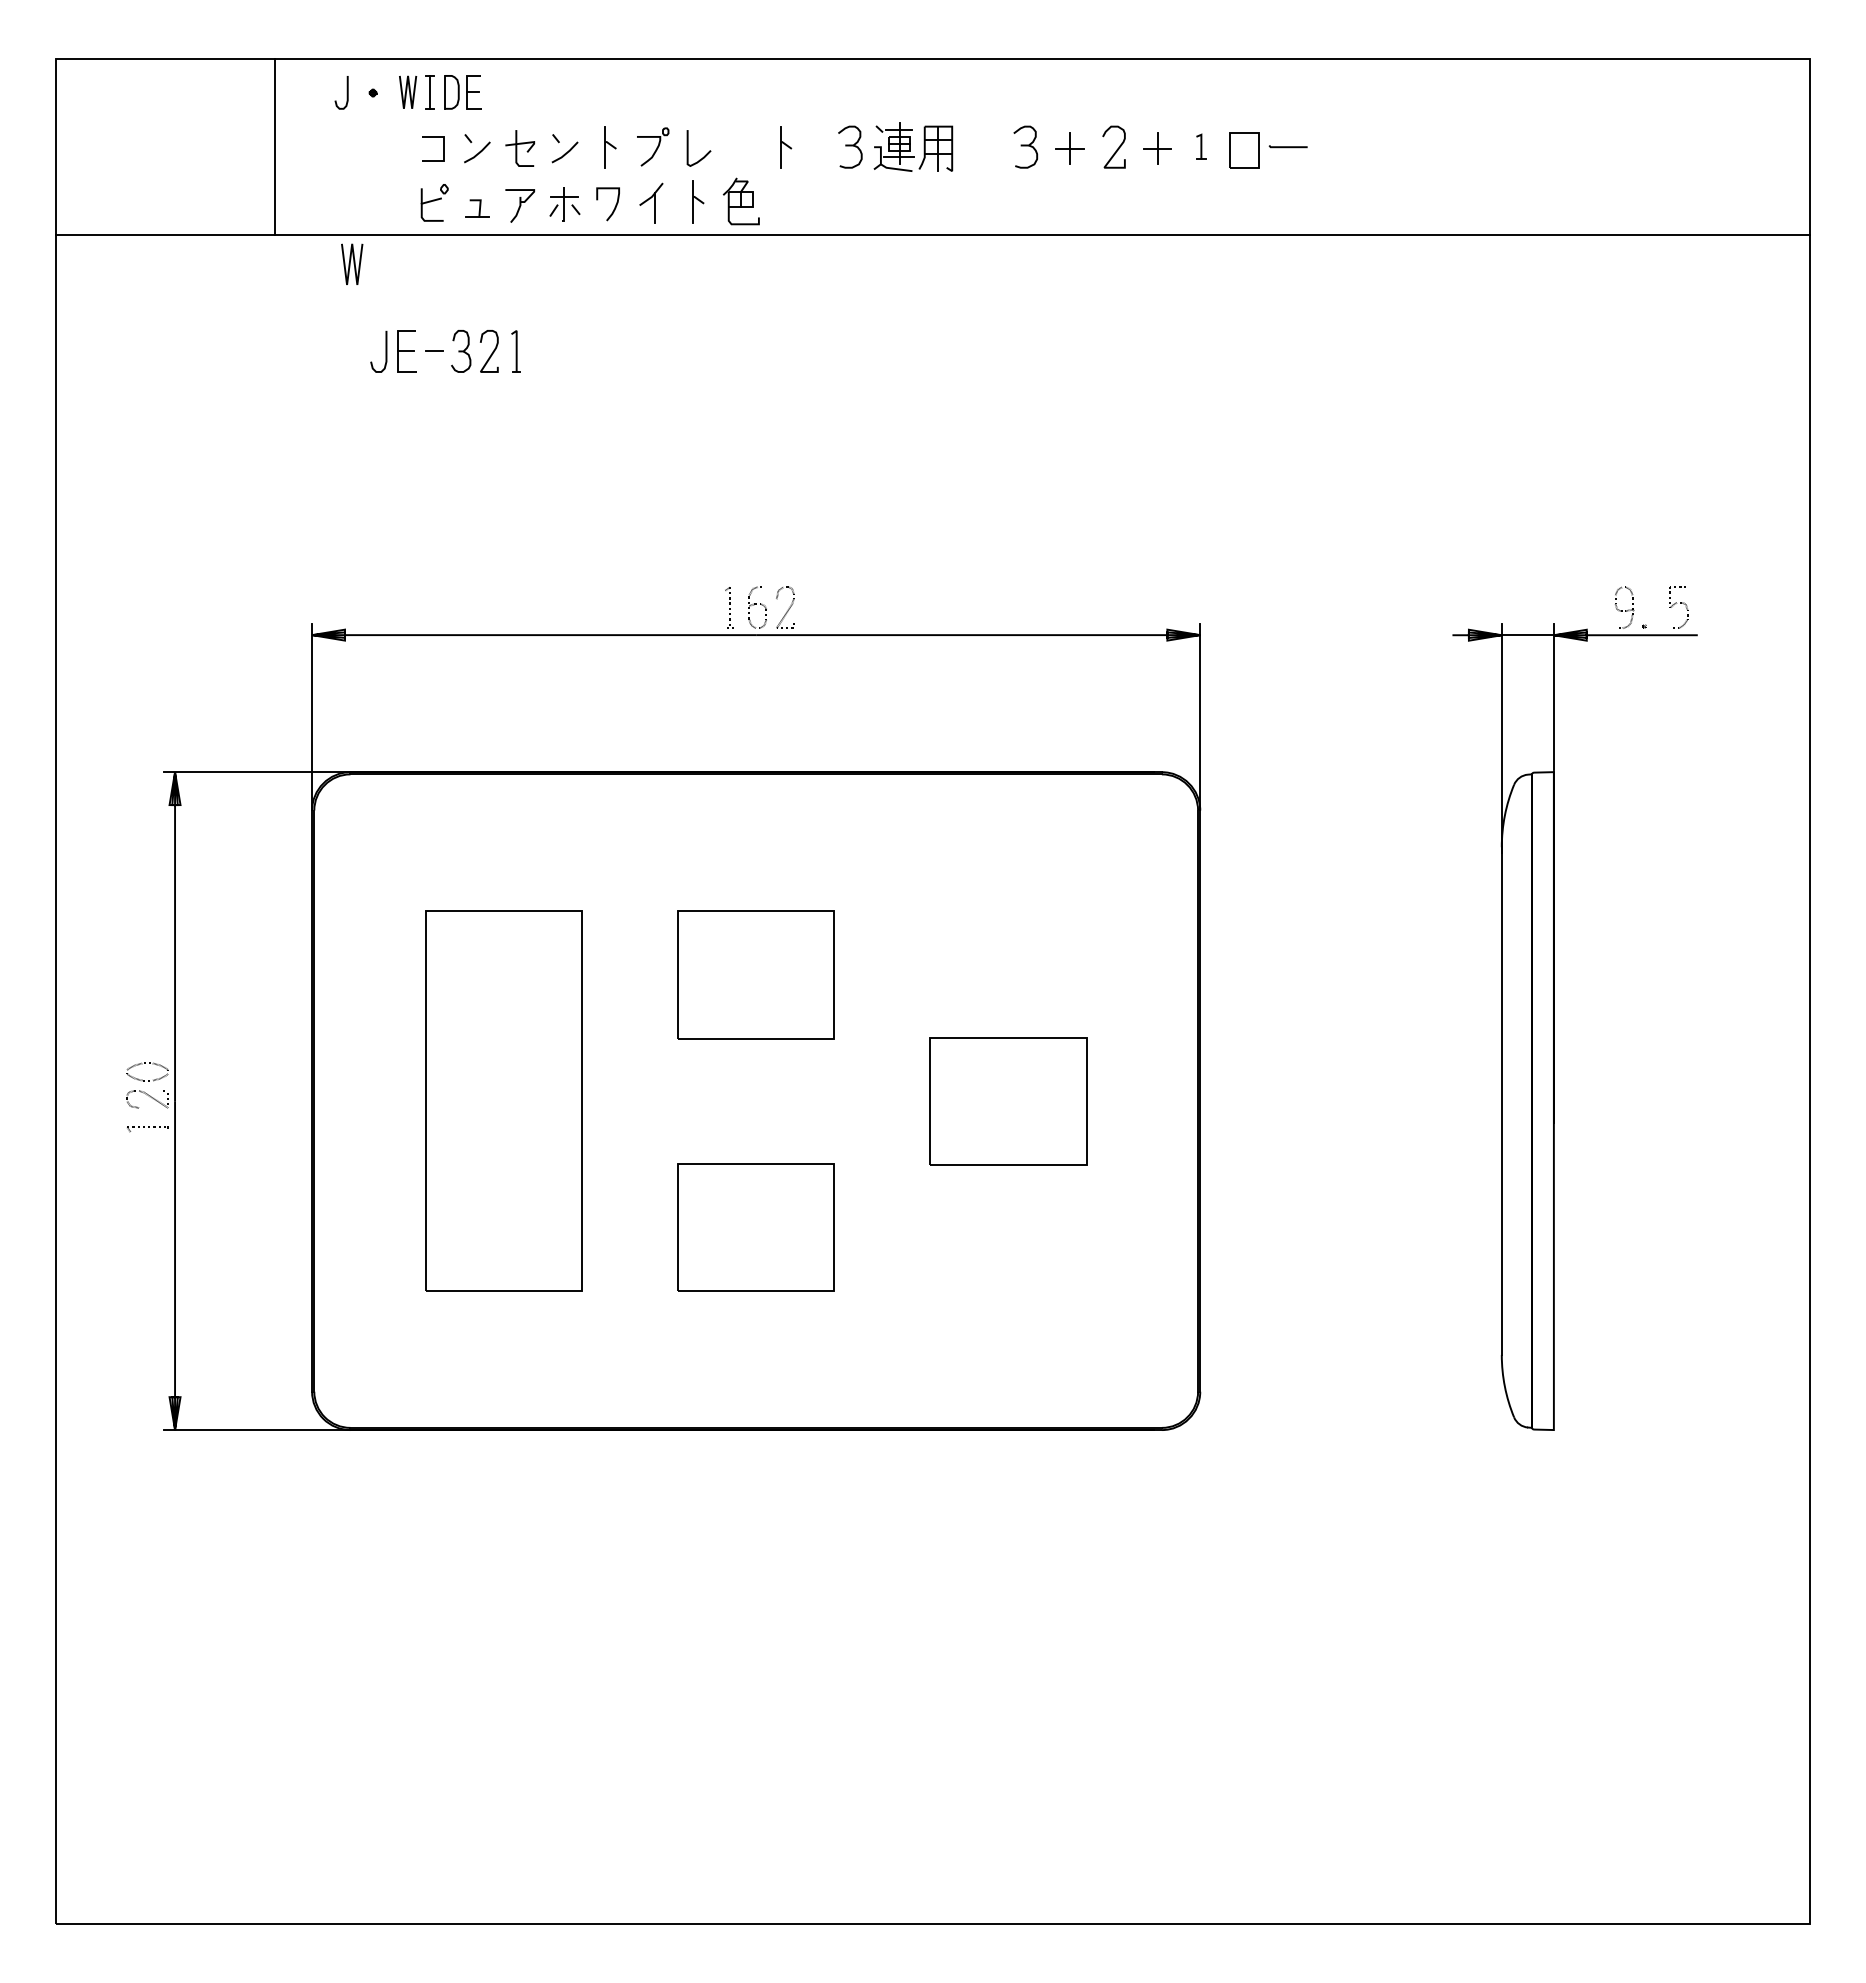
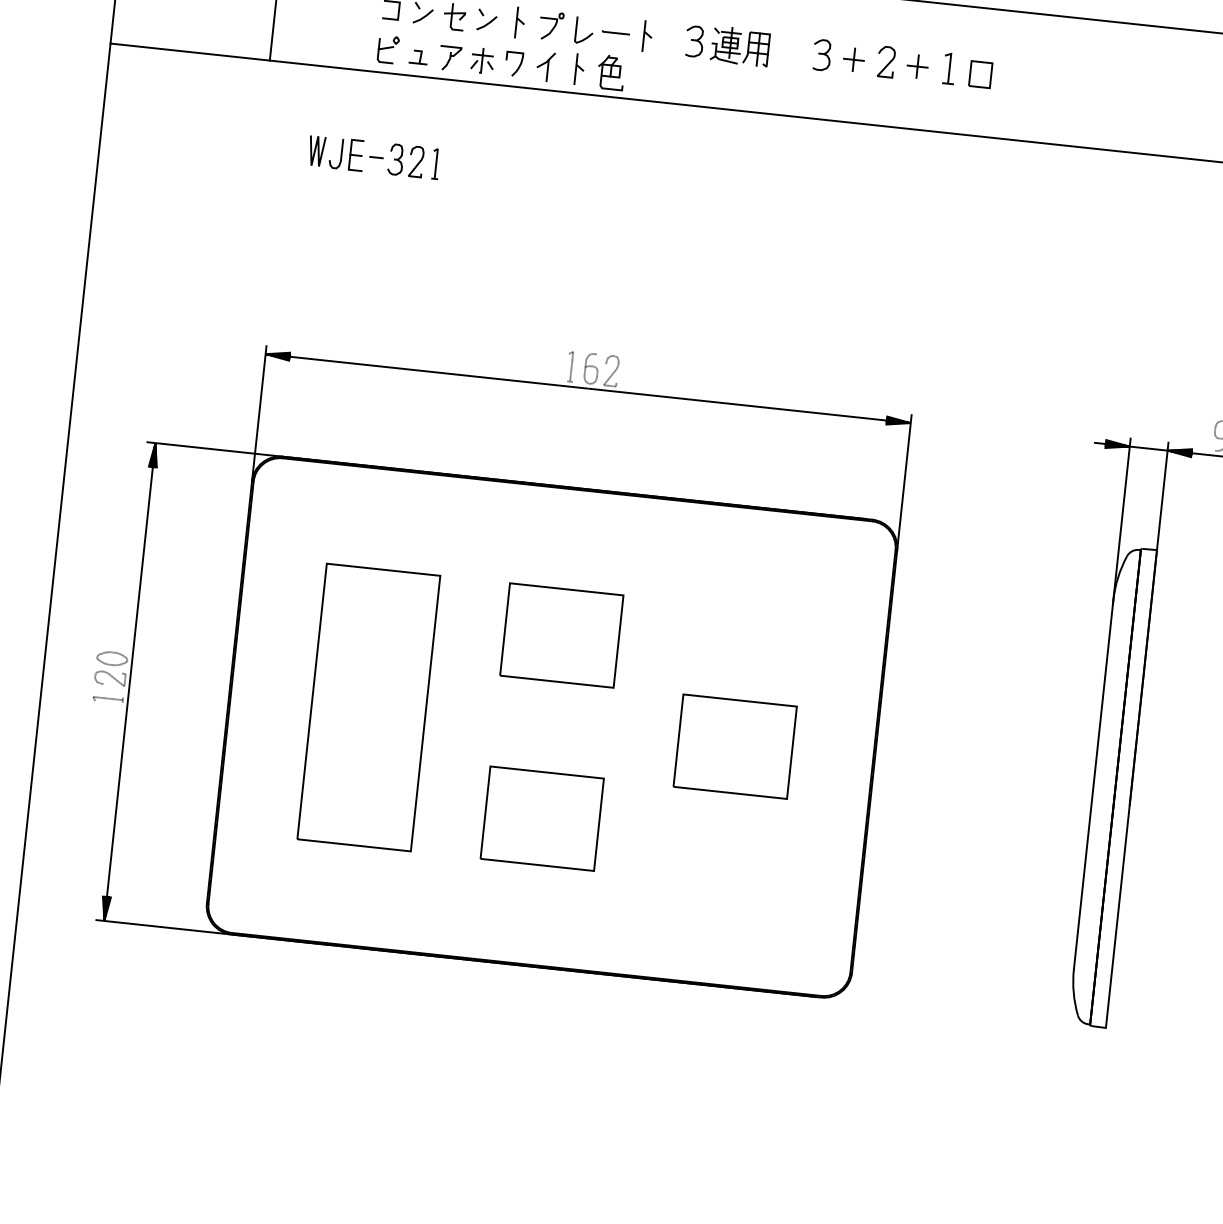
part: (1200, 146) -> (948, 68), size x1.67
line: (1287, 146) -> (615, 32), moved
line: (353, 263) -> (317, 150), moved

